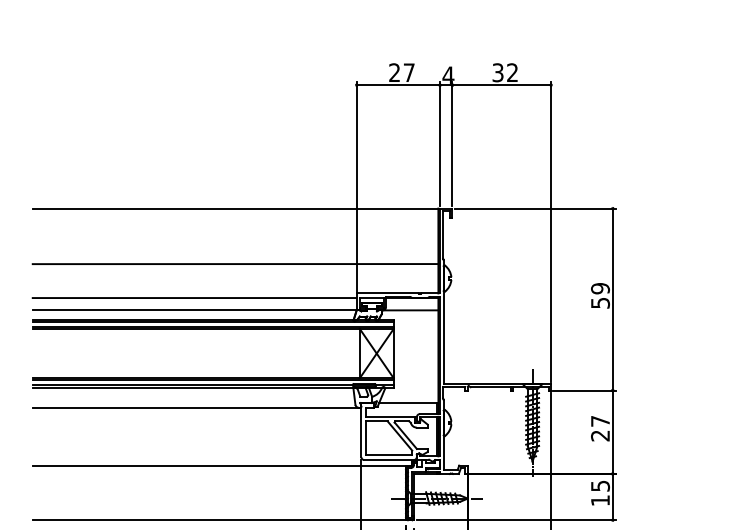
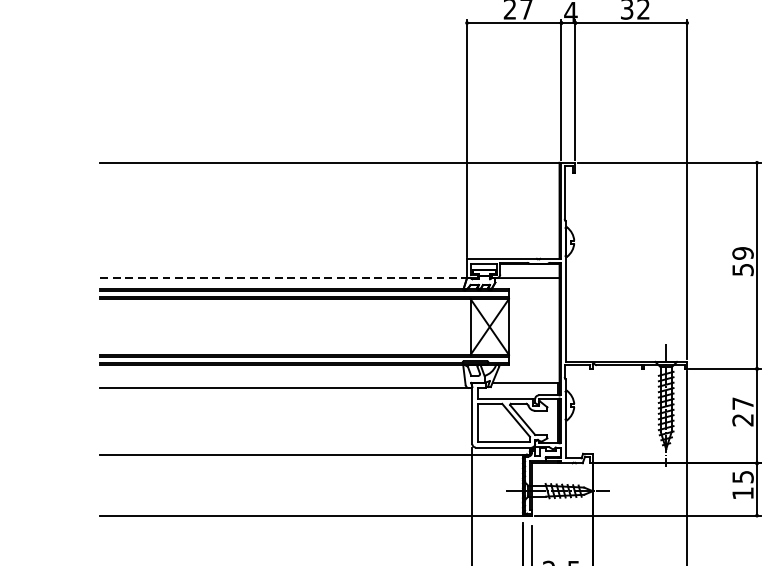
line: (235, 264) -> (329, 226), removed
line: (194, 298) -> (283, 264), removed
line: (194, 310) -> (283, 278), solid -> dashed

